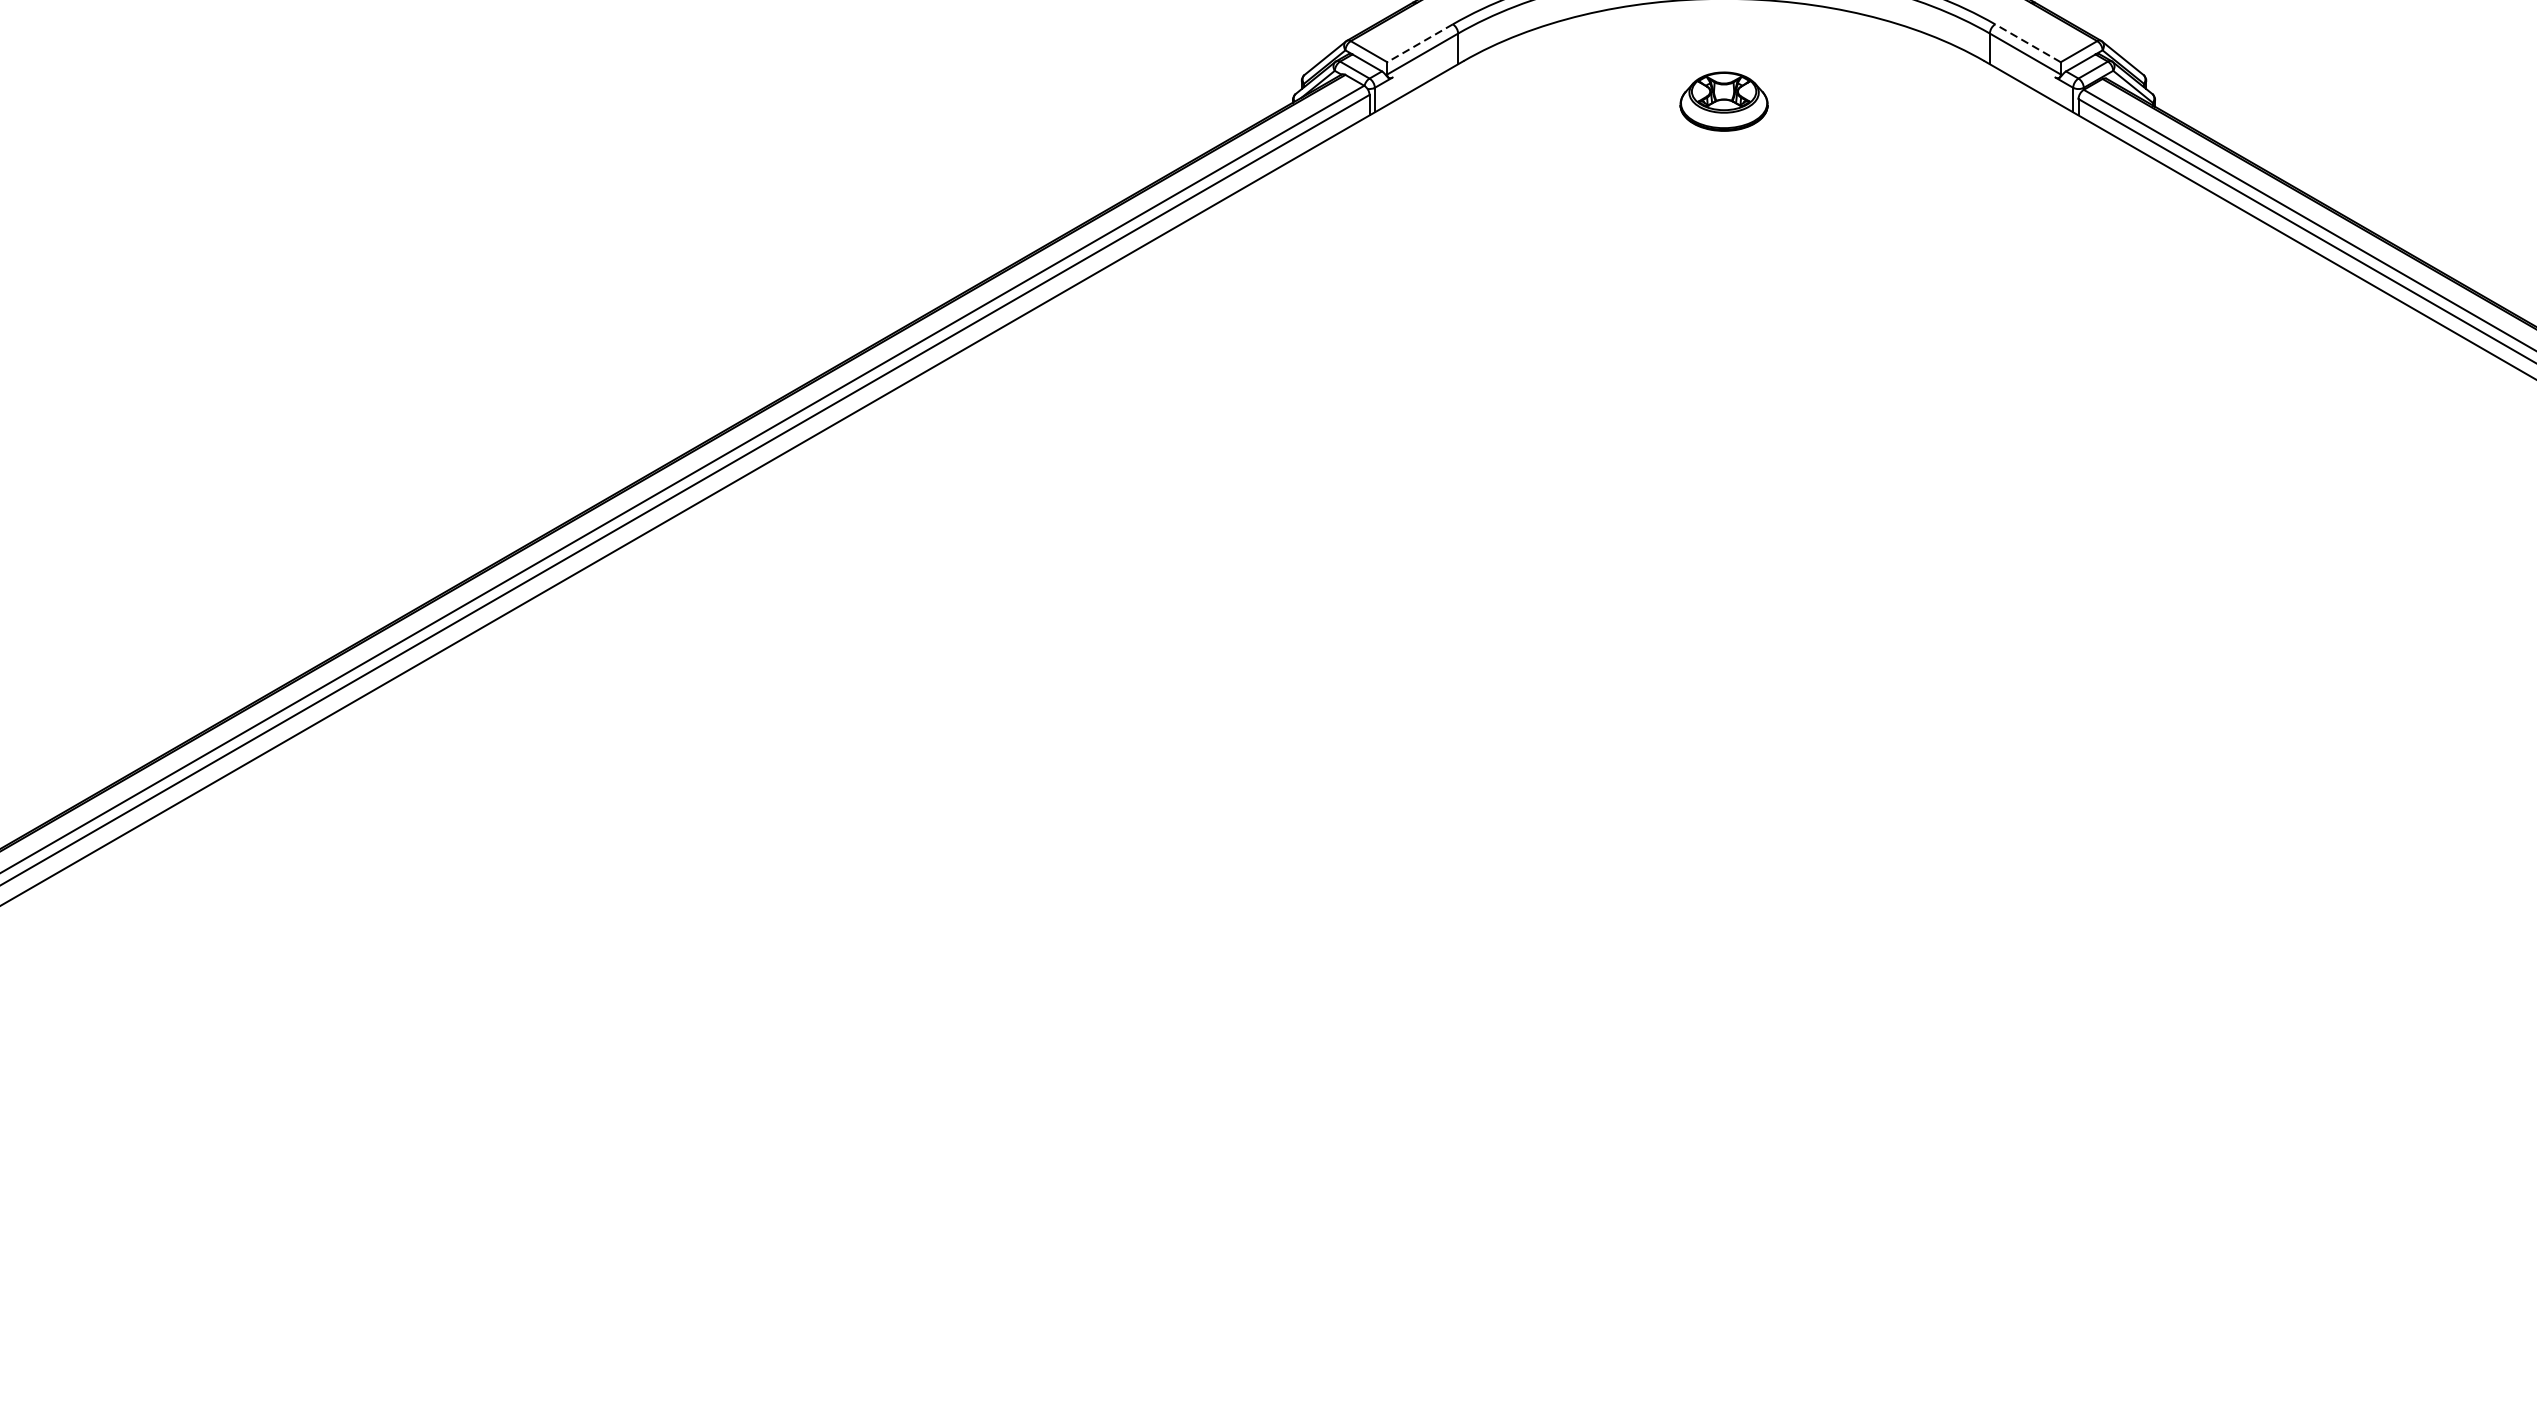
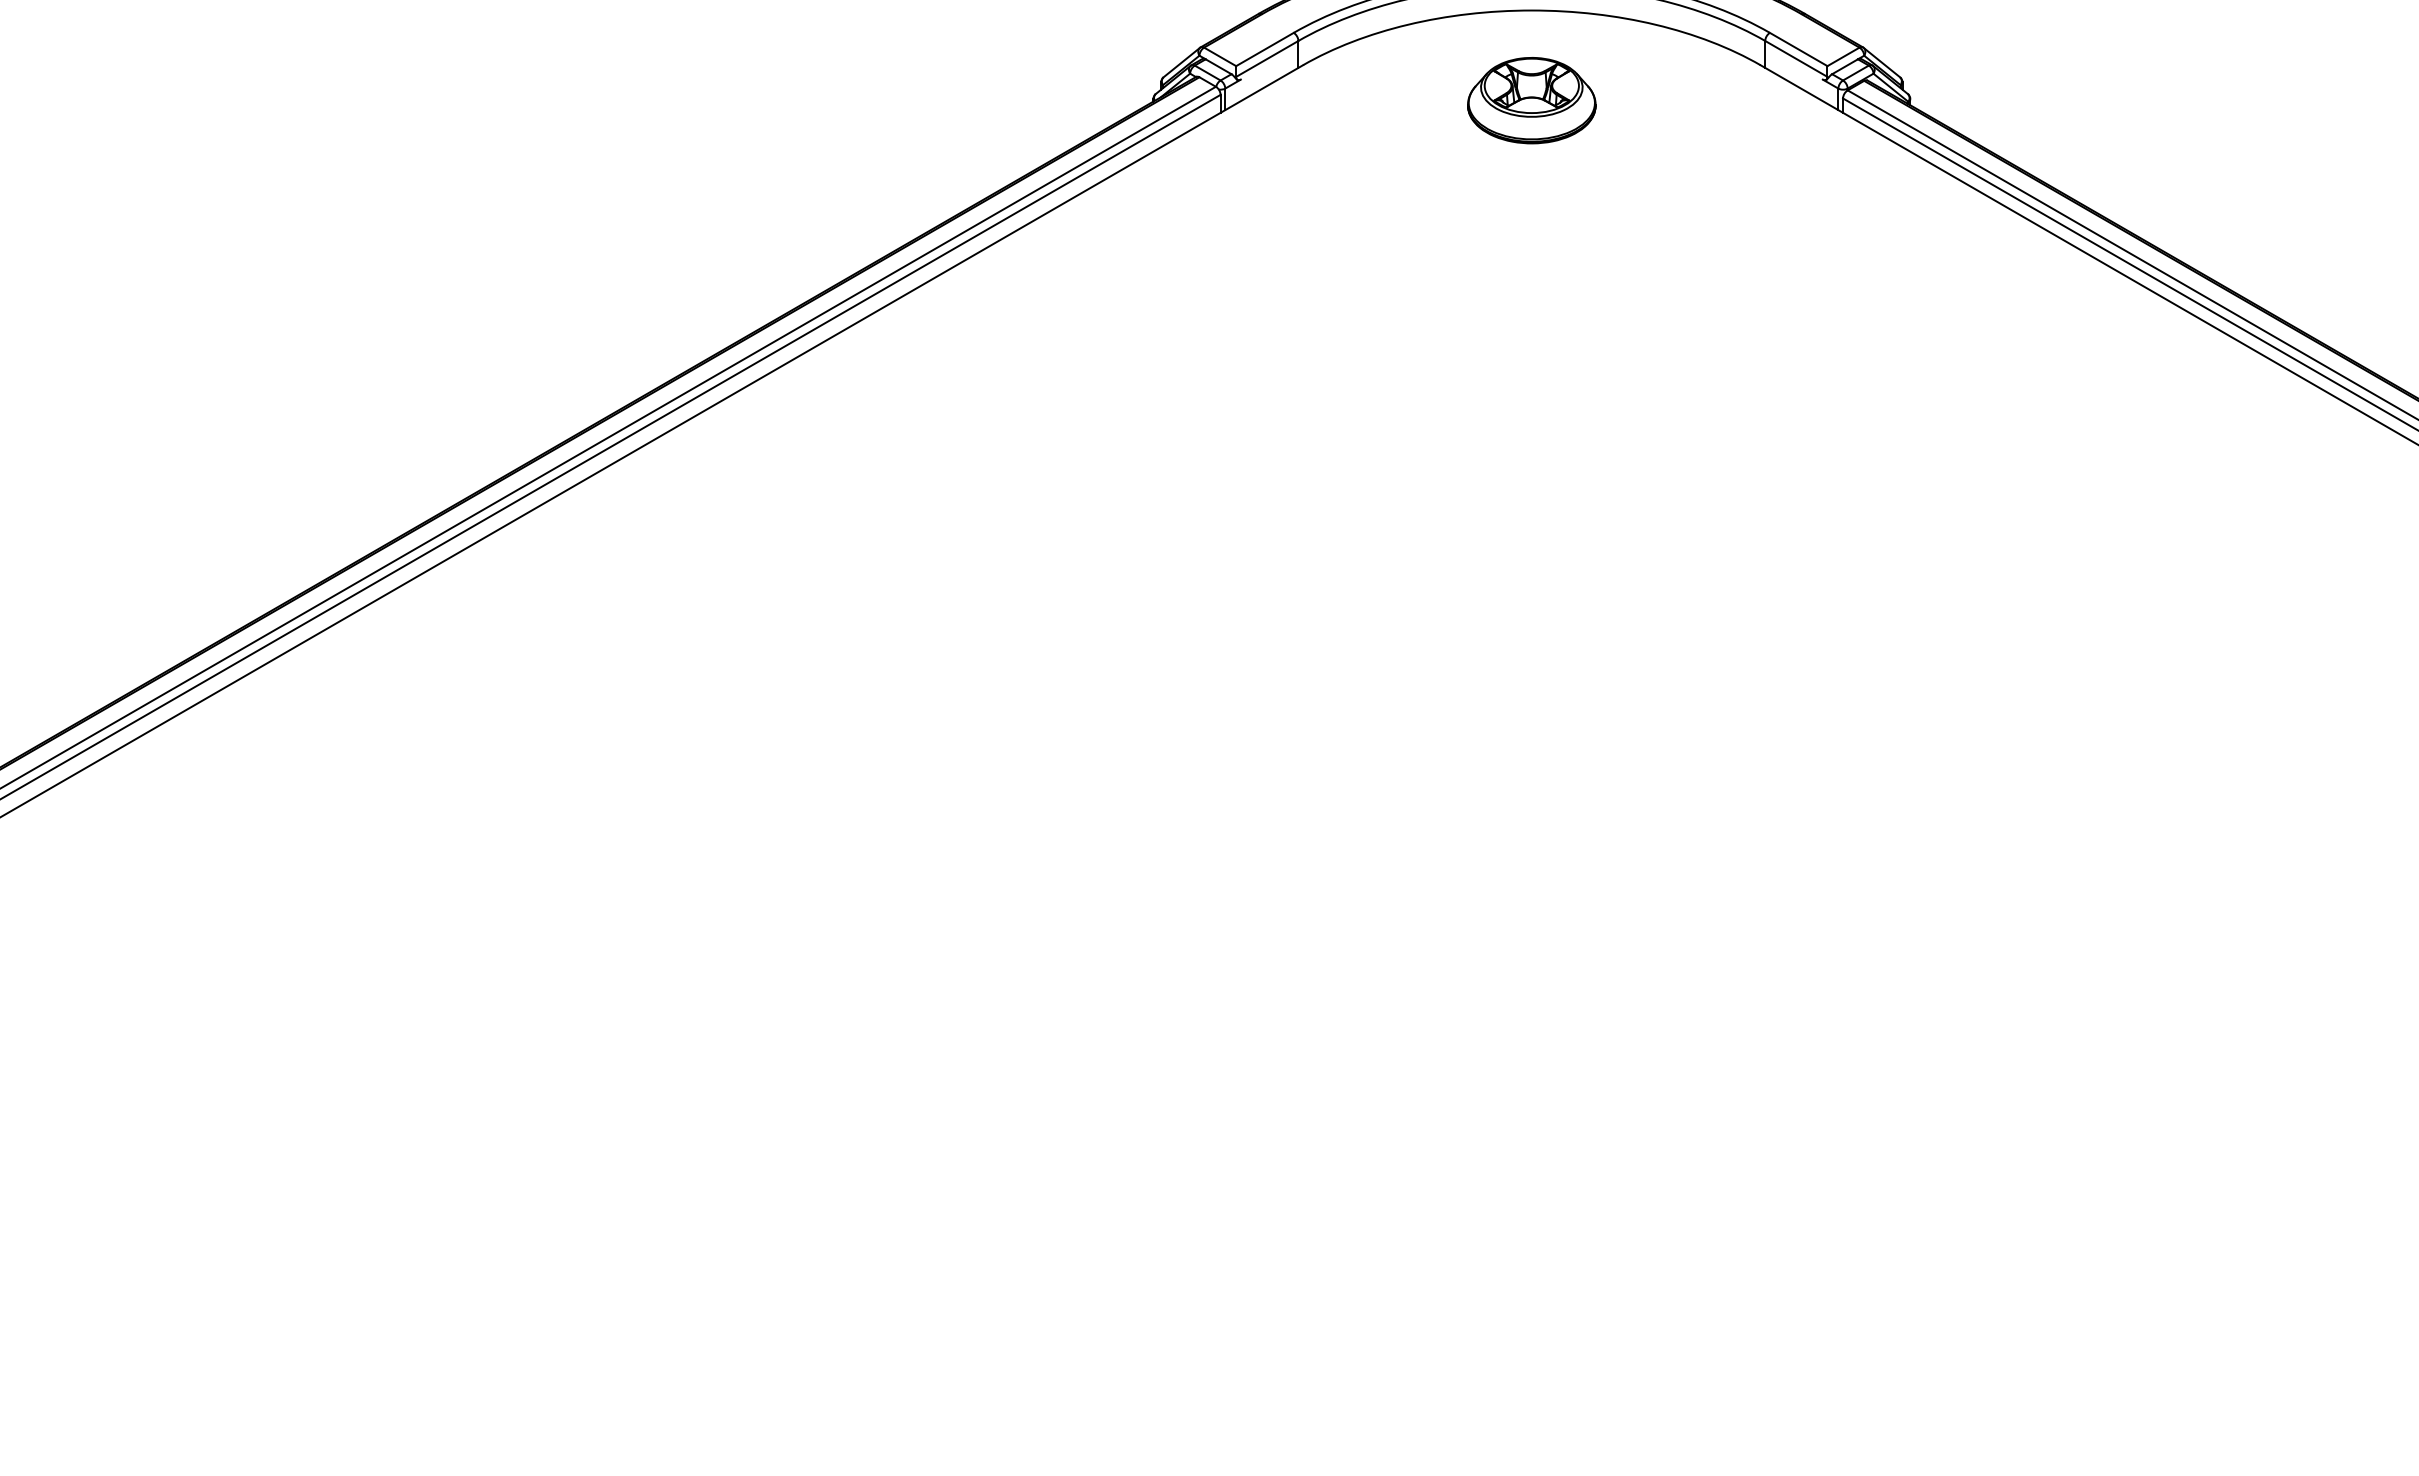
line: (1419, 43) -> (1264, 49), dashed -> solid
line: (2027, 43) -> (1798, 49), dashed -> solid
part: (1723, 101) -> (1531, 100), size x1.67

